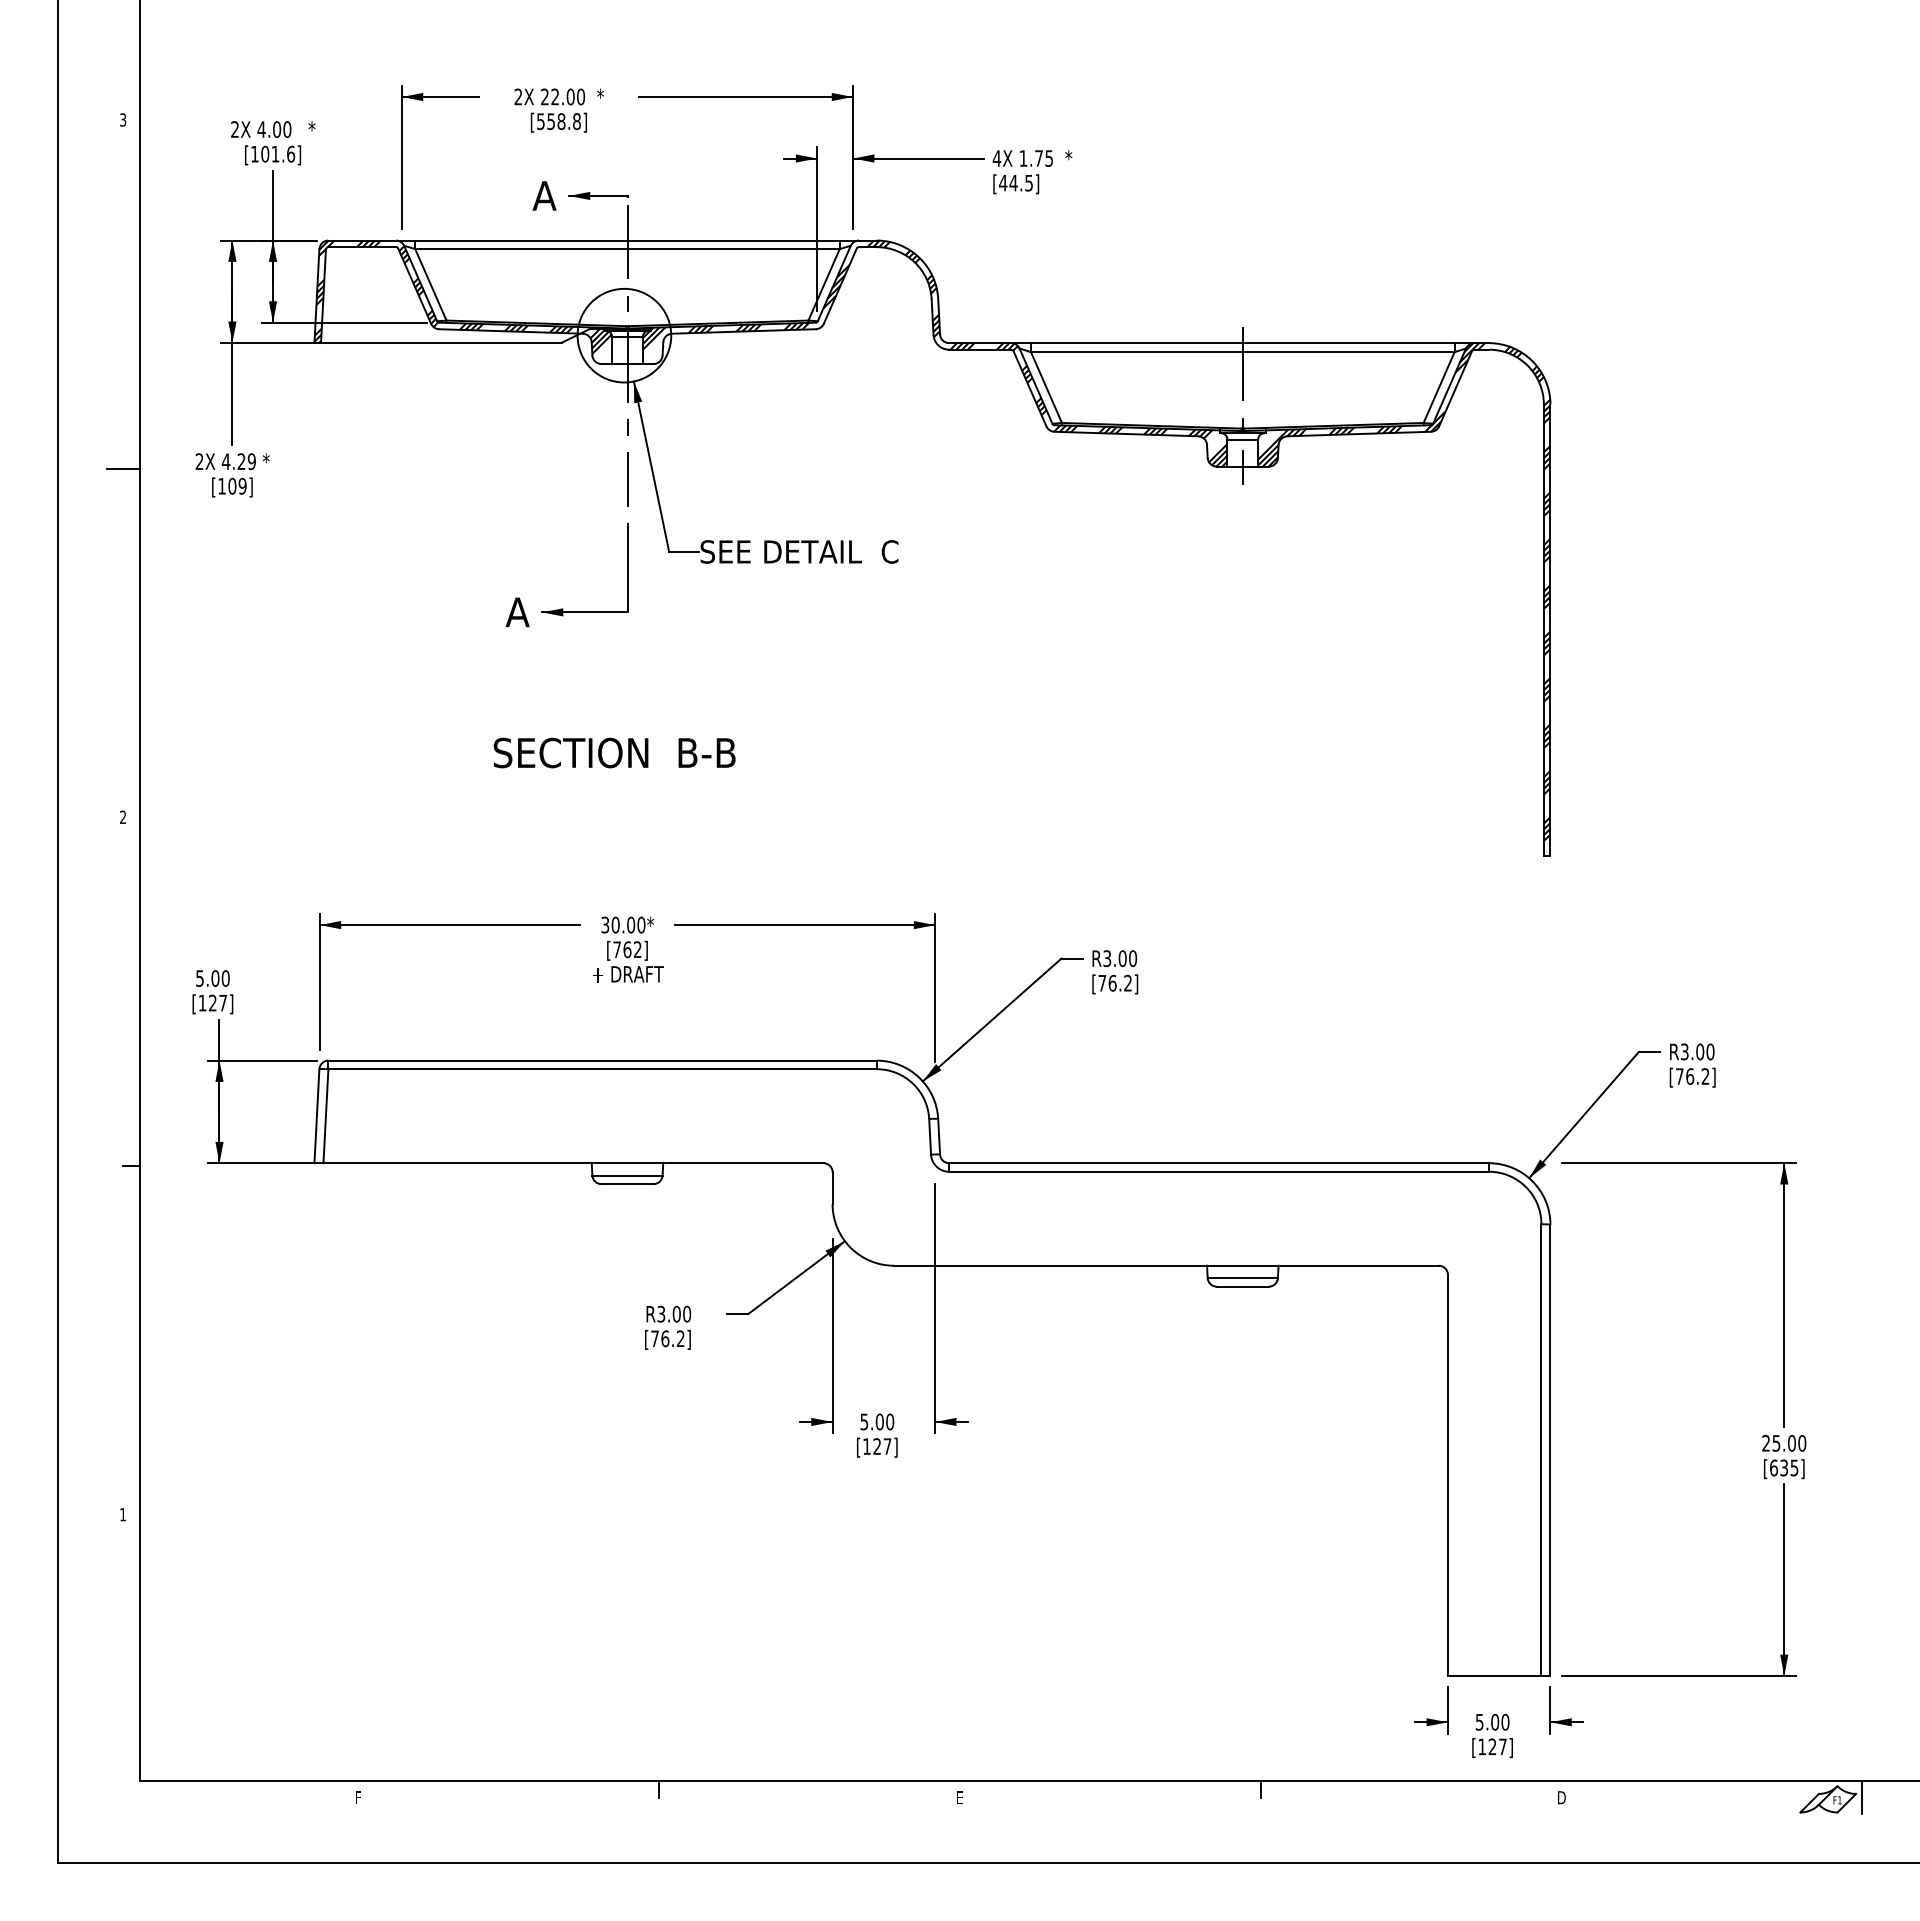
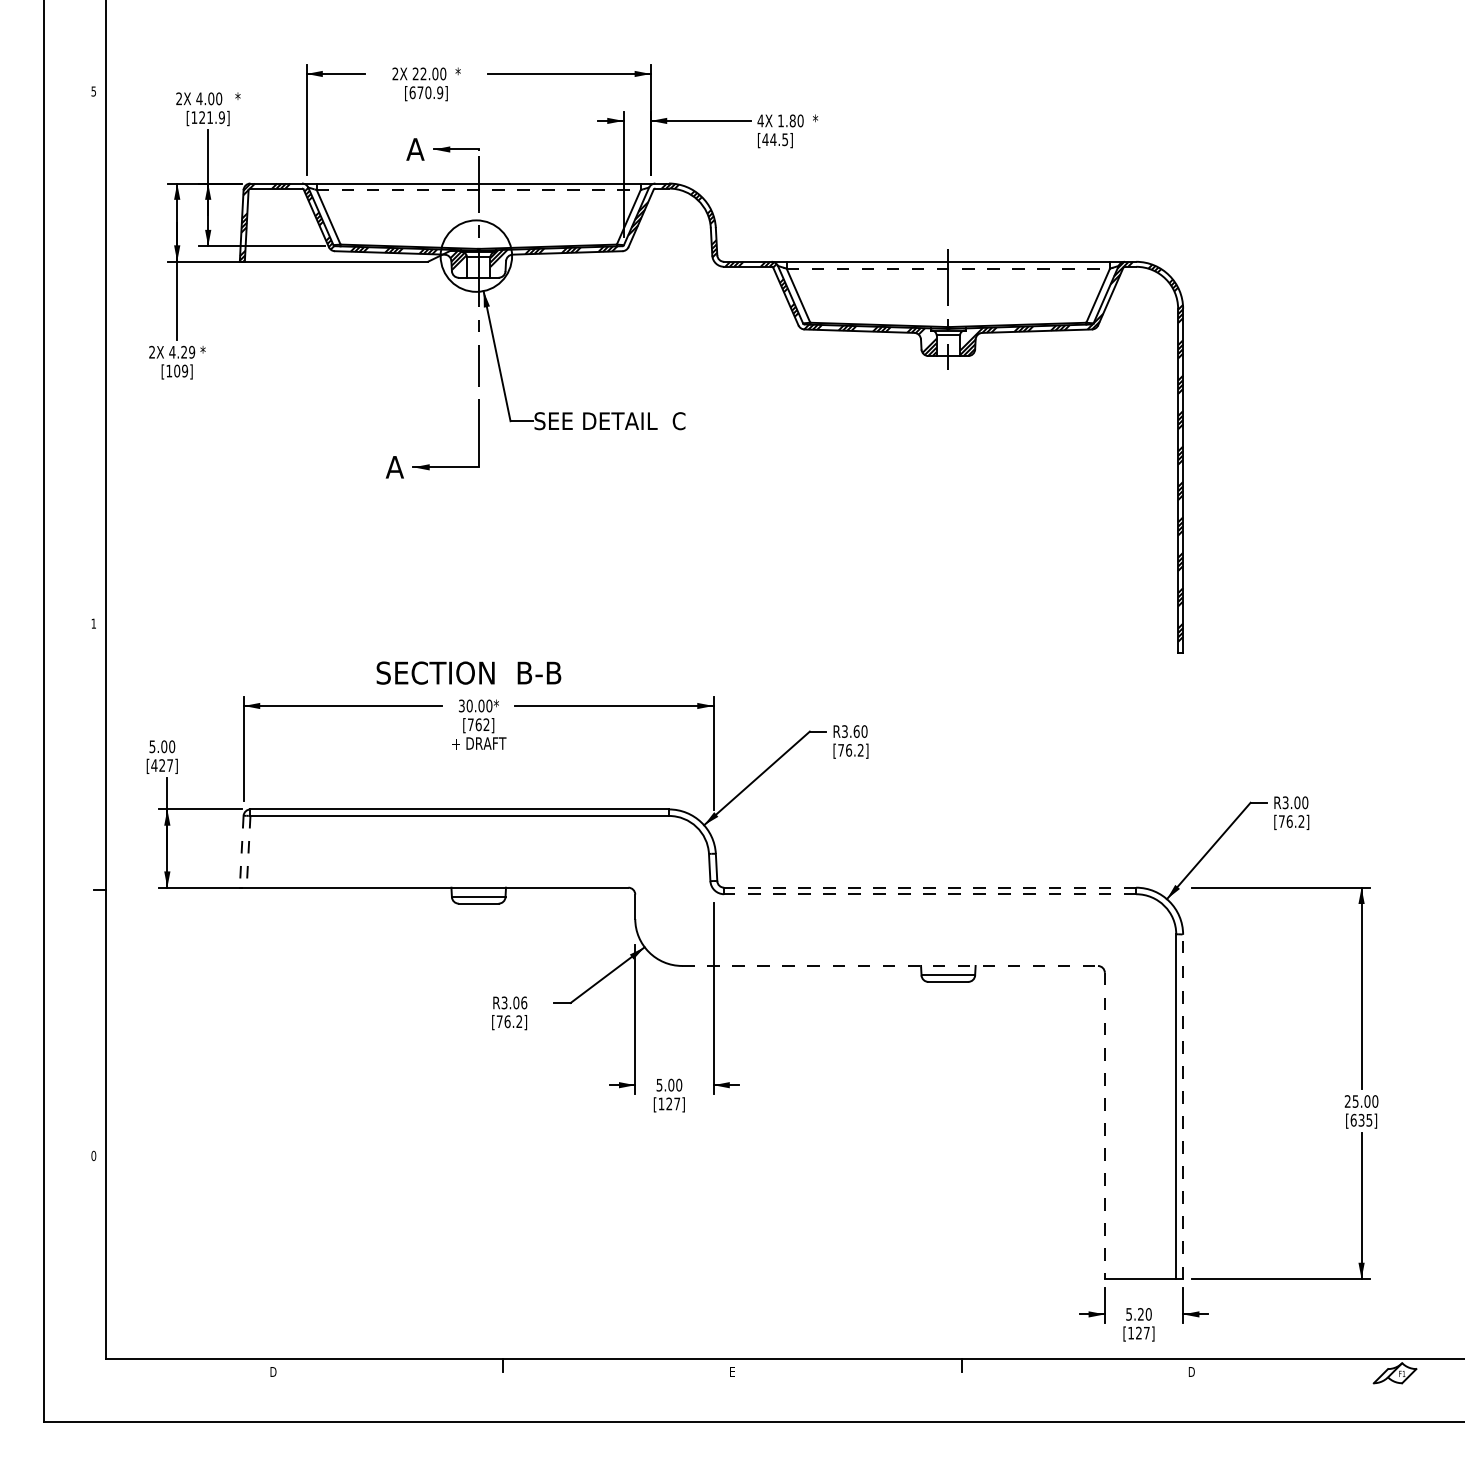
text: (123, 119) -> (94, 91), 3 -> 5
text: (558, 121) -> (426, 92), [558.8] -> [670.9]
text: (278, 153) -> (212, 117), [101.6] -> [121.9]
text: (1044, 158) -> (796, 120), 1.75 -> 1.80
line: (628, 249) -> (479, 190), solid -> dashed
line: (1242, 352) -> (948, 268), solid -> dashed
line: (122, 468) -> (93, 357), removed
text: (614, 752) -> (468, 672), moved
text: (123, 816) -> (94, 623), 2 -> 1
text: (1122, 958) -> (856, 731), R3.00 -> R3.60
text: (202, 1003) -> (154, 765), [127] -> [427]
line: (316, 1116) -> (241, 852), solid -> dashed
line: (325, 1116) -> (248, 852), solid -> dashed
line: (1219, 1163) -> (930, 887), solid -> dashed
line: (1219, 1171) -> (930, 894), solid -> dashed
line: (1167, 1265) -> (890, 965), solid -> dashed
text: (687, 1313) -> (524, 1002), R3.00 -> R3.06
line: (1550, 1450) -> (1183, 1106), solid -> dashed
line: (1447, 1475) -> (1104, 1126), solid -> dashed
text: (123, 1514) -> (94, 1155), 1 -> 0
text: (1495, 1722) -> (1141, 1314), 5.00 -> 5.20
text: (358, 1797) -> (273, 1371), F -> D
line: (1862, 1797) -> (1421, 1371), removed

